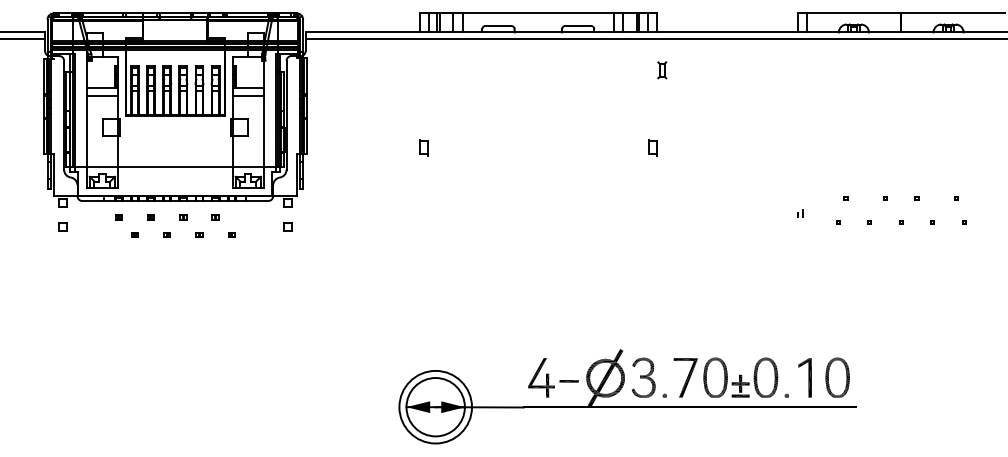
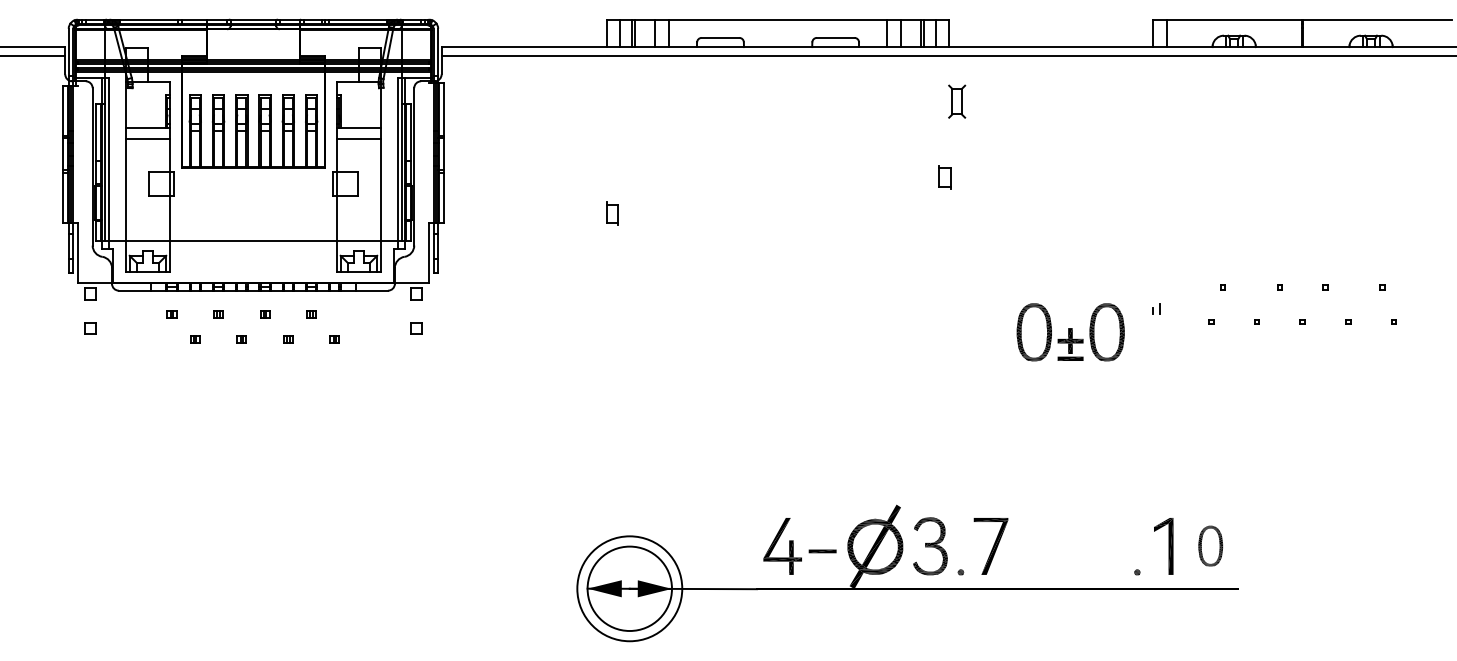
part: (662, 70) -> (957, 102), size x1.4
part: (652, 147) -> (944, 177), moved
part: (740, 377) -> (1070, 331), moved
part: (837, 377) -> (1210, 545), size x0.7

